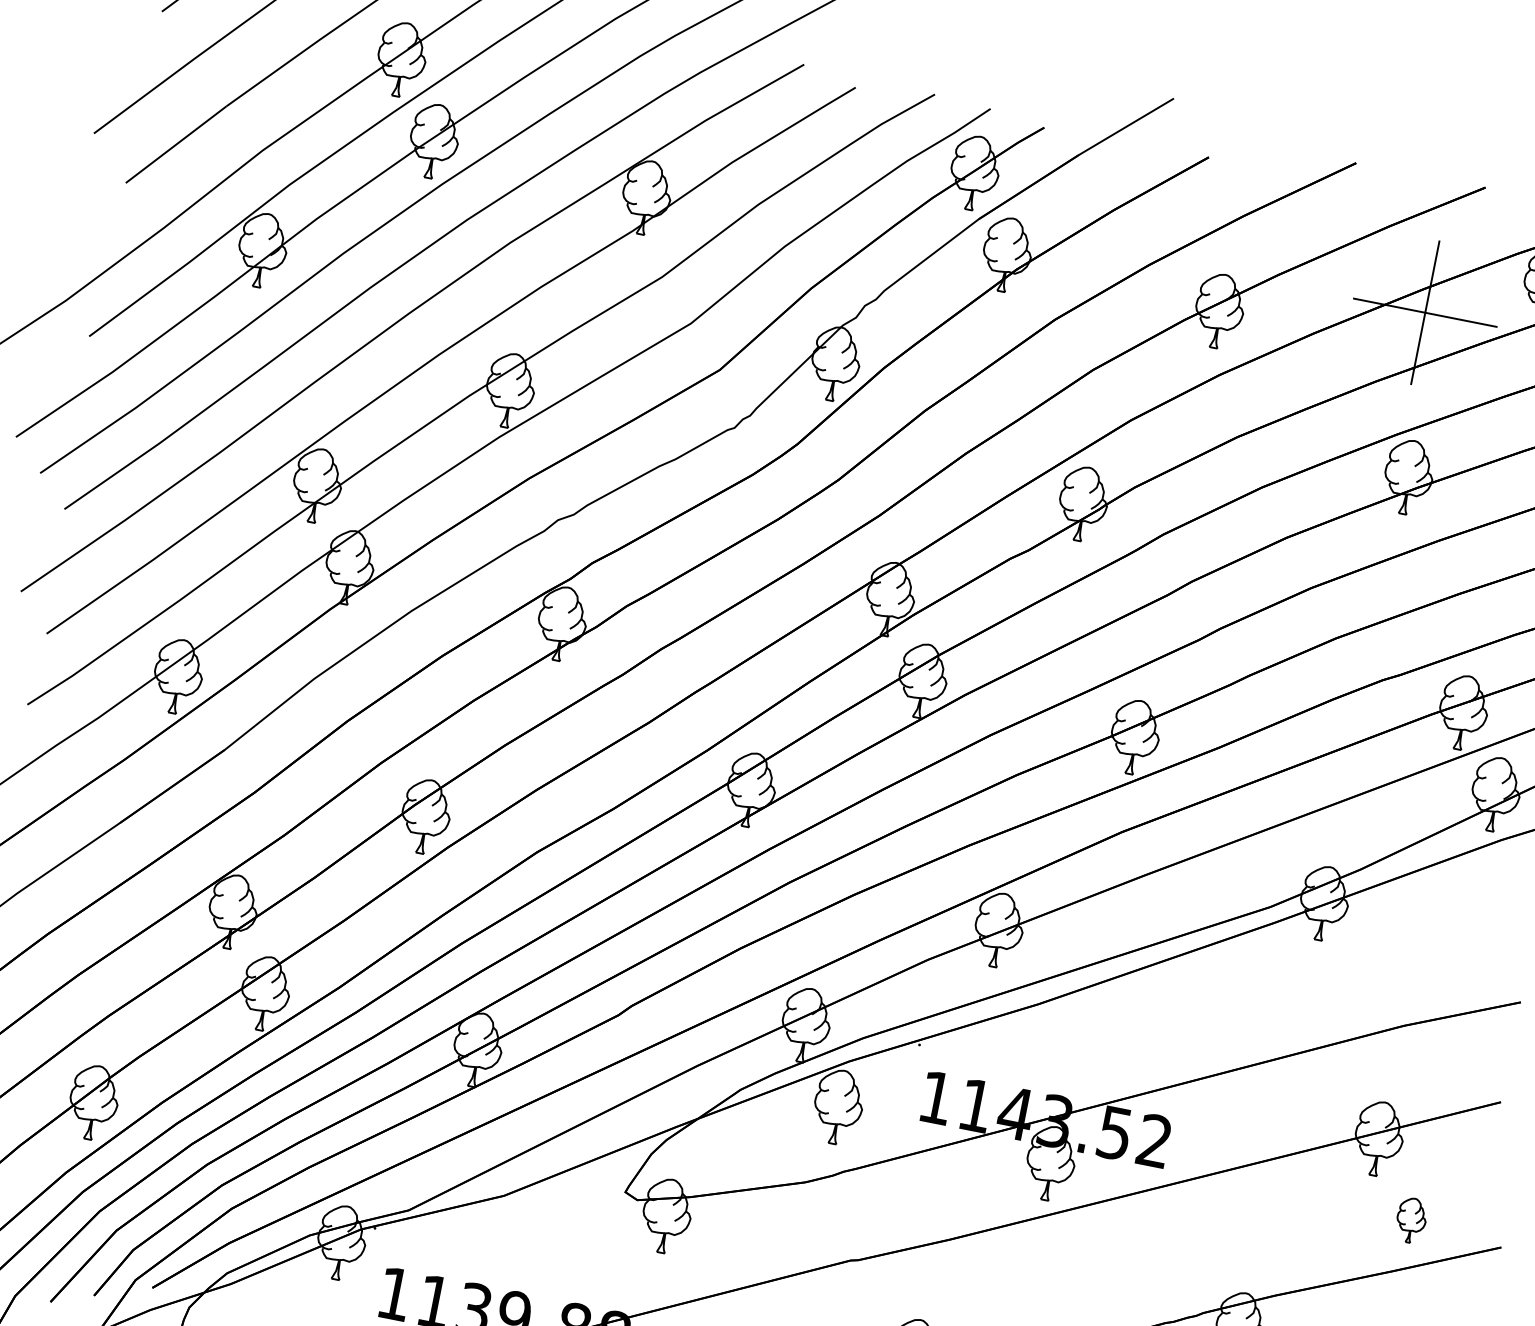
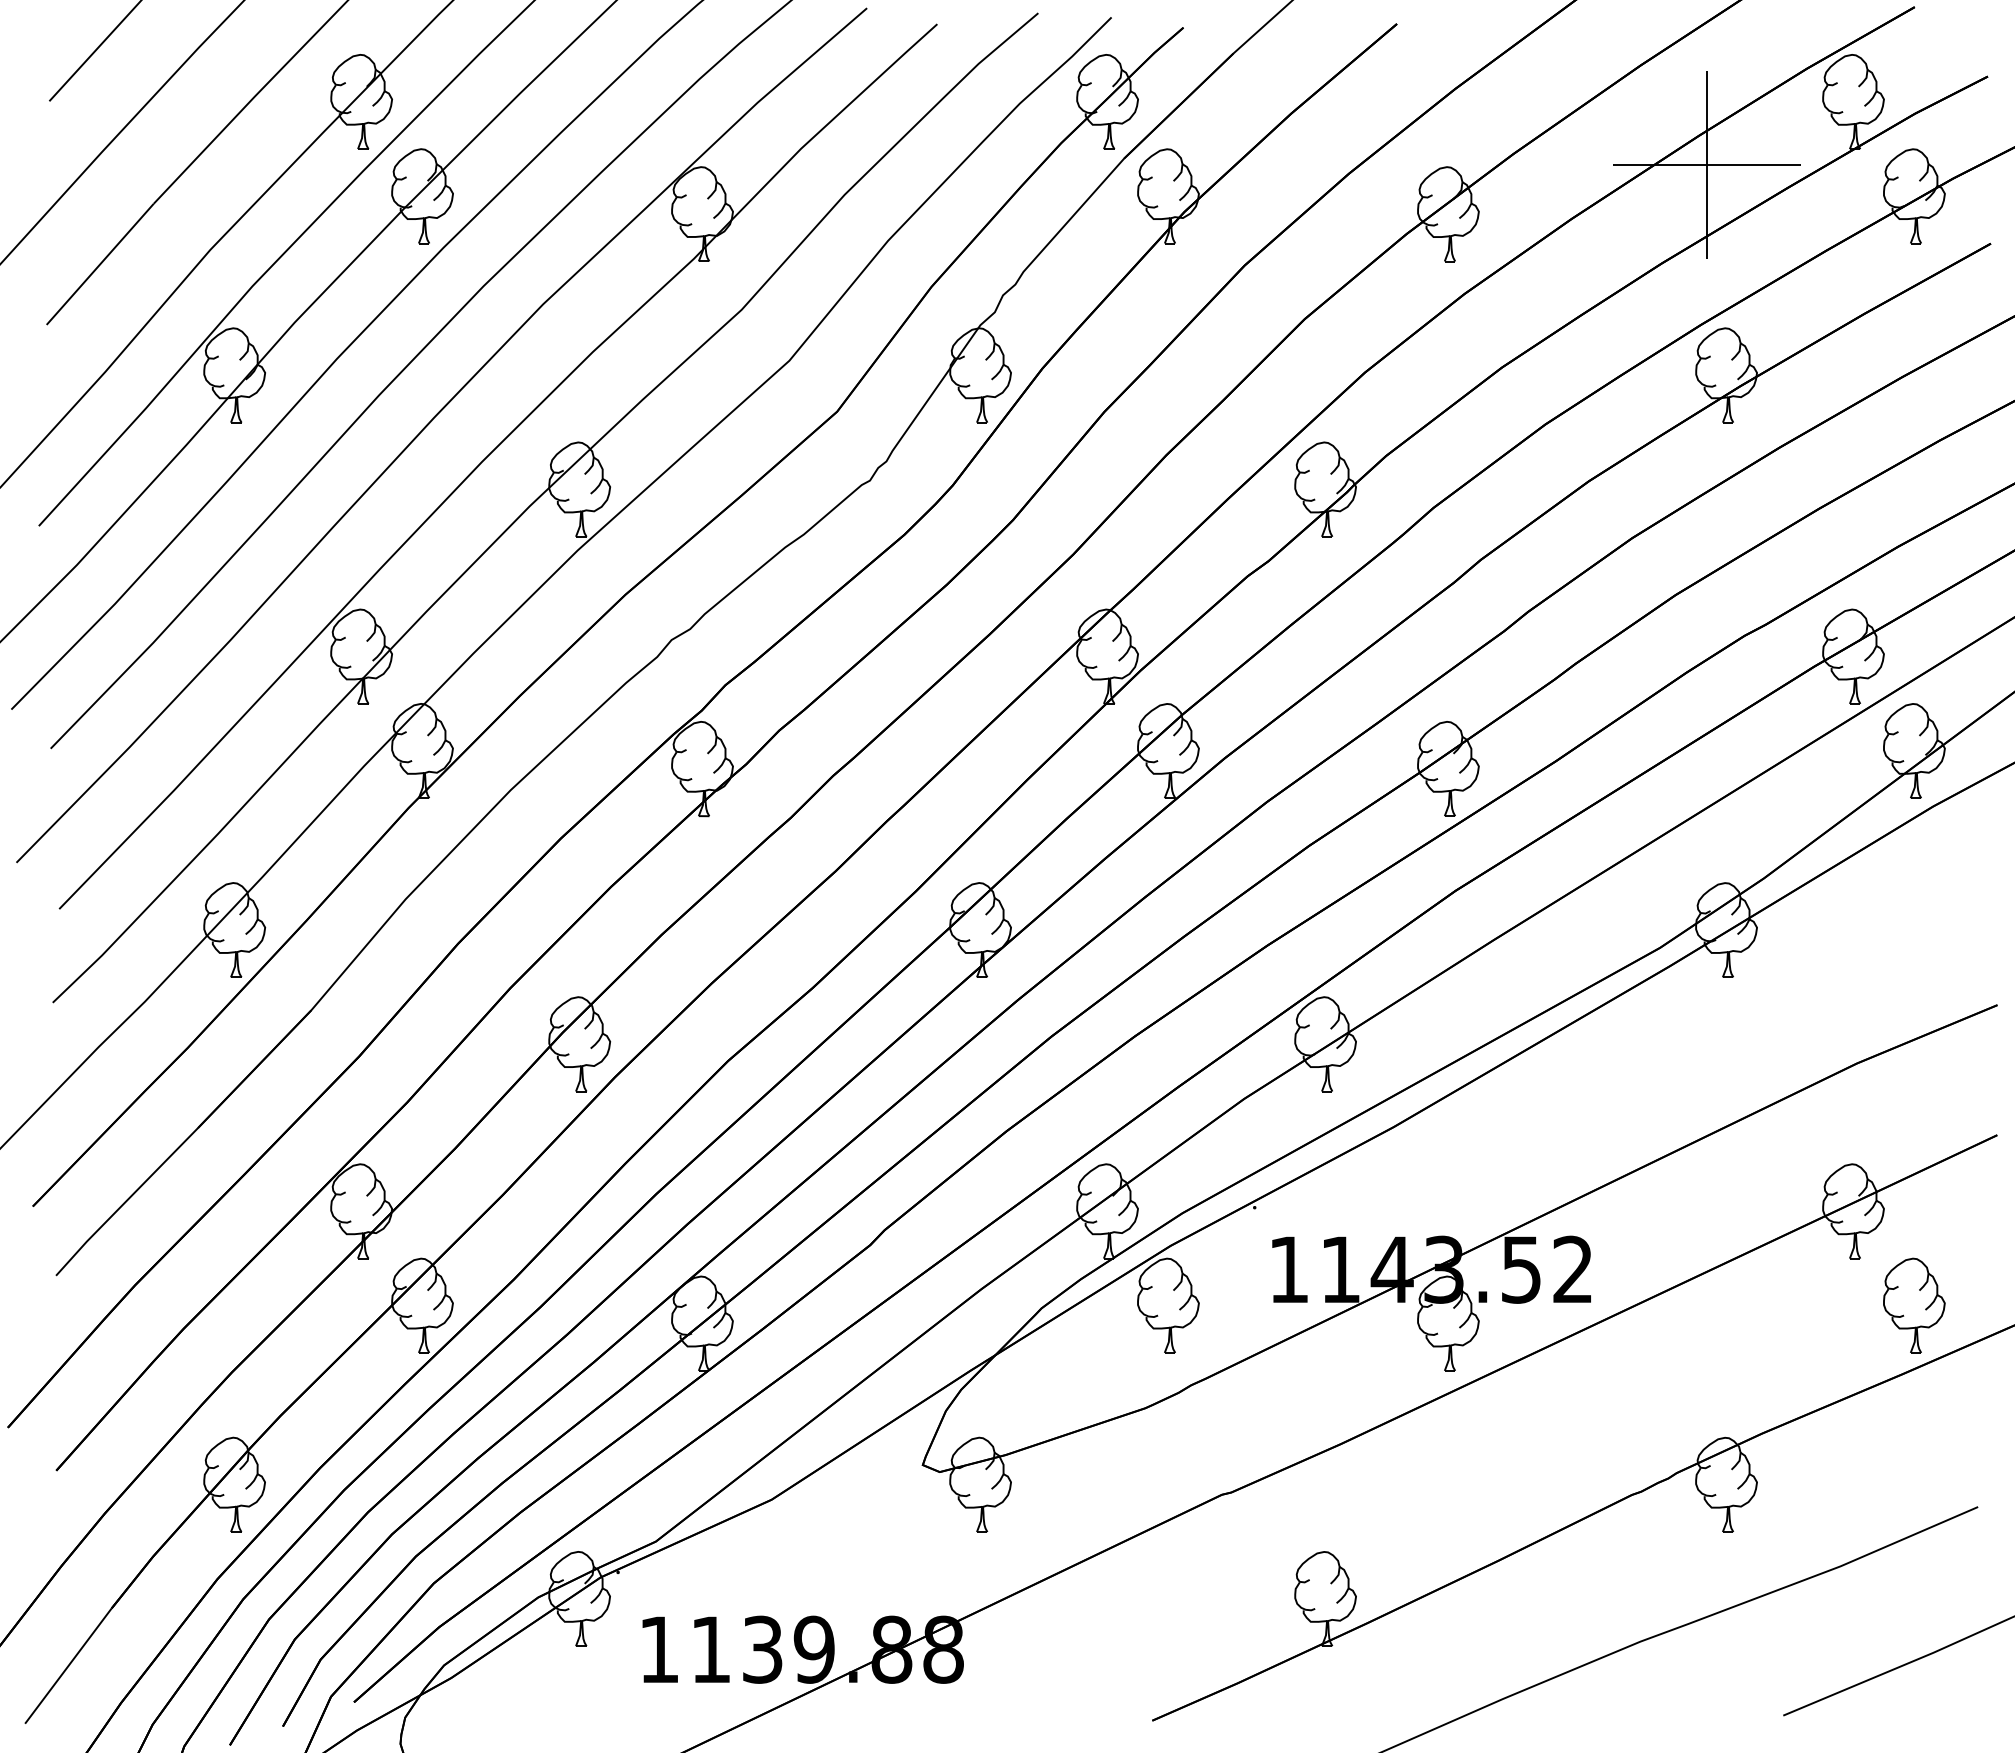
part: (1411, 1220) -> (1914, 1305), size x1.67

